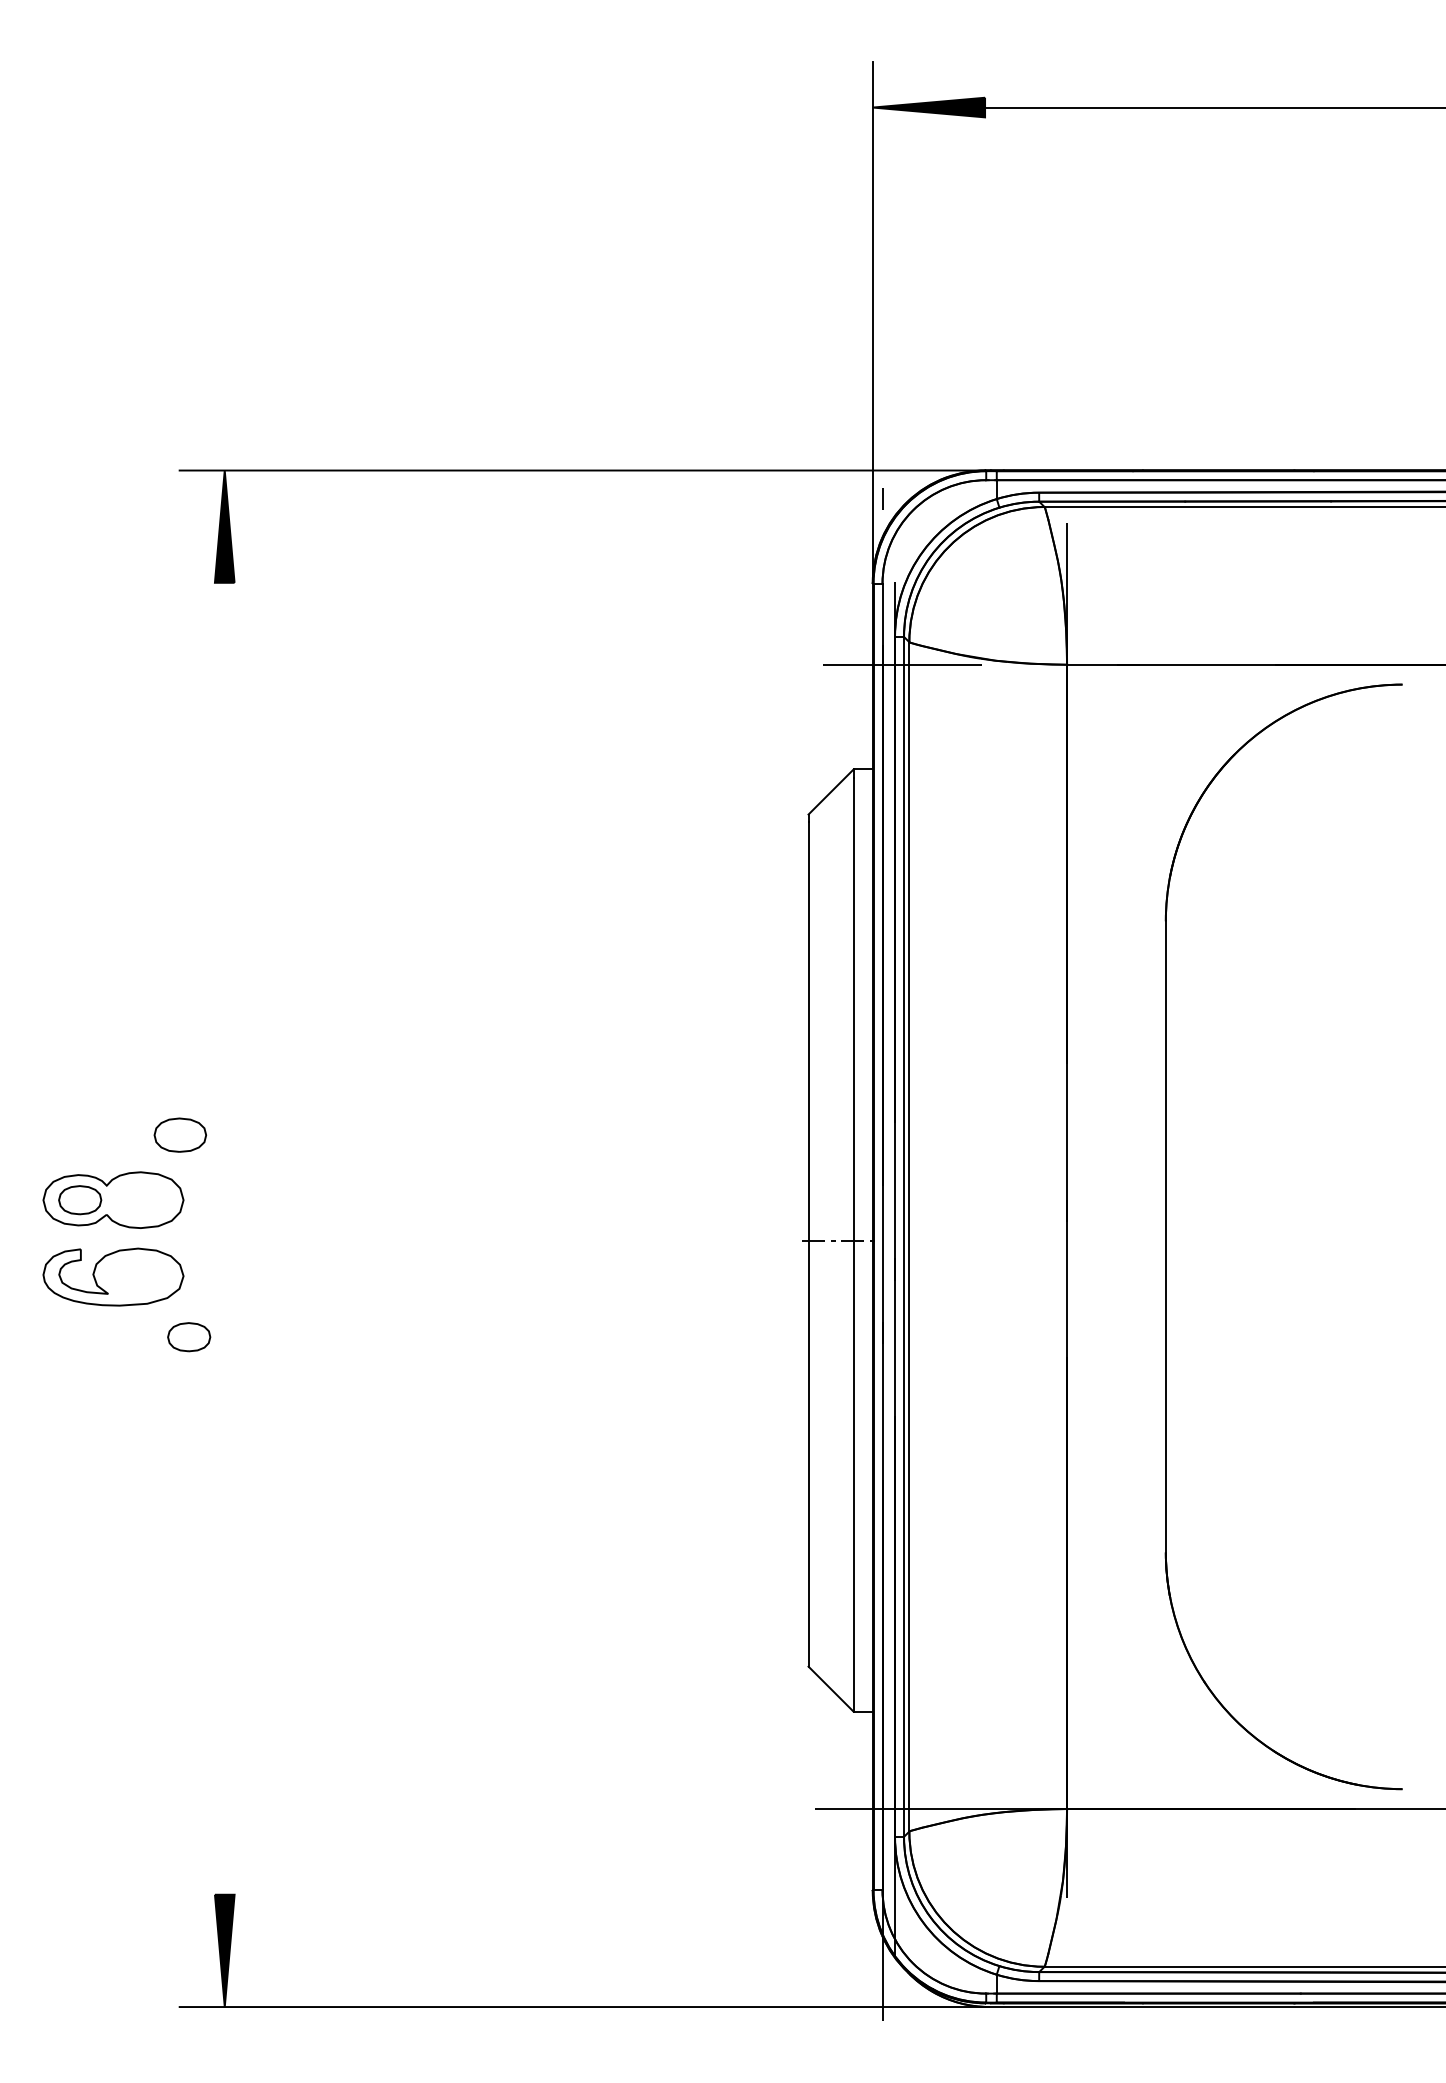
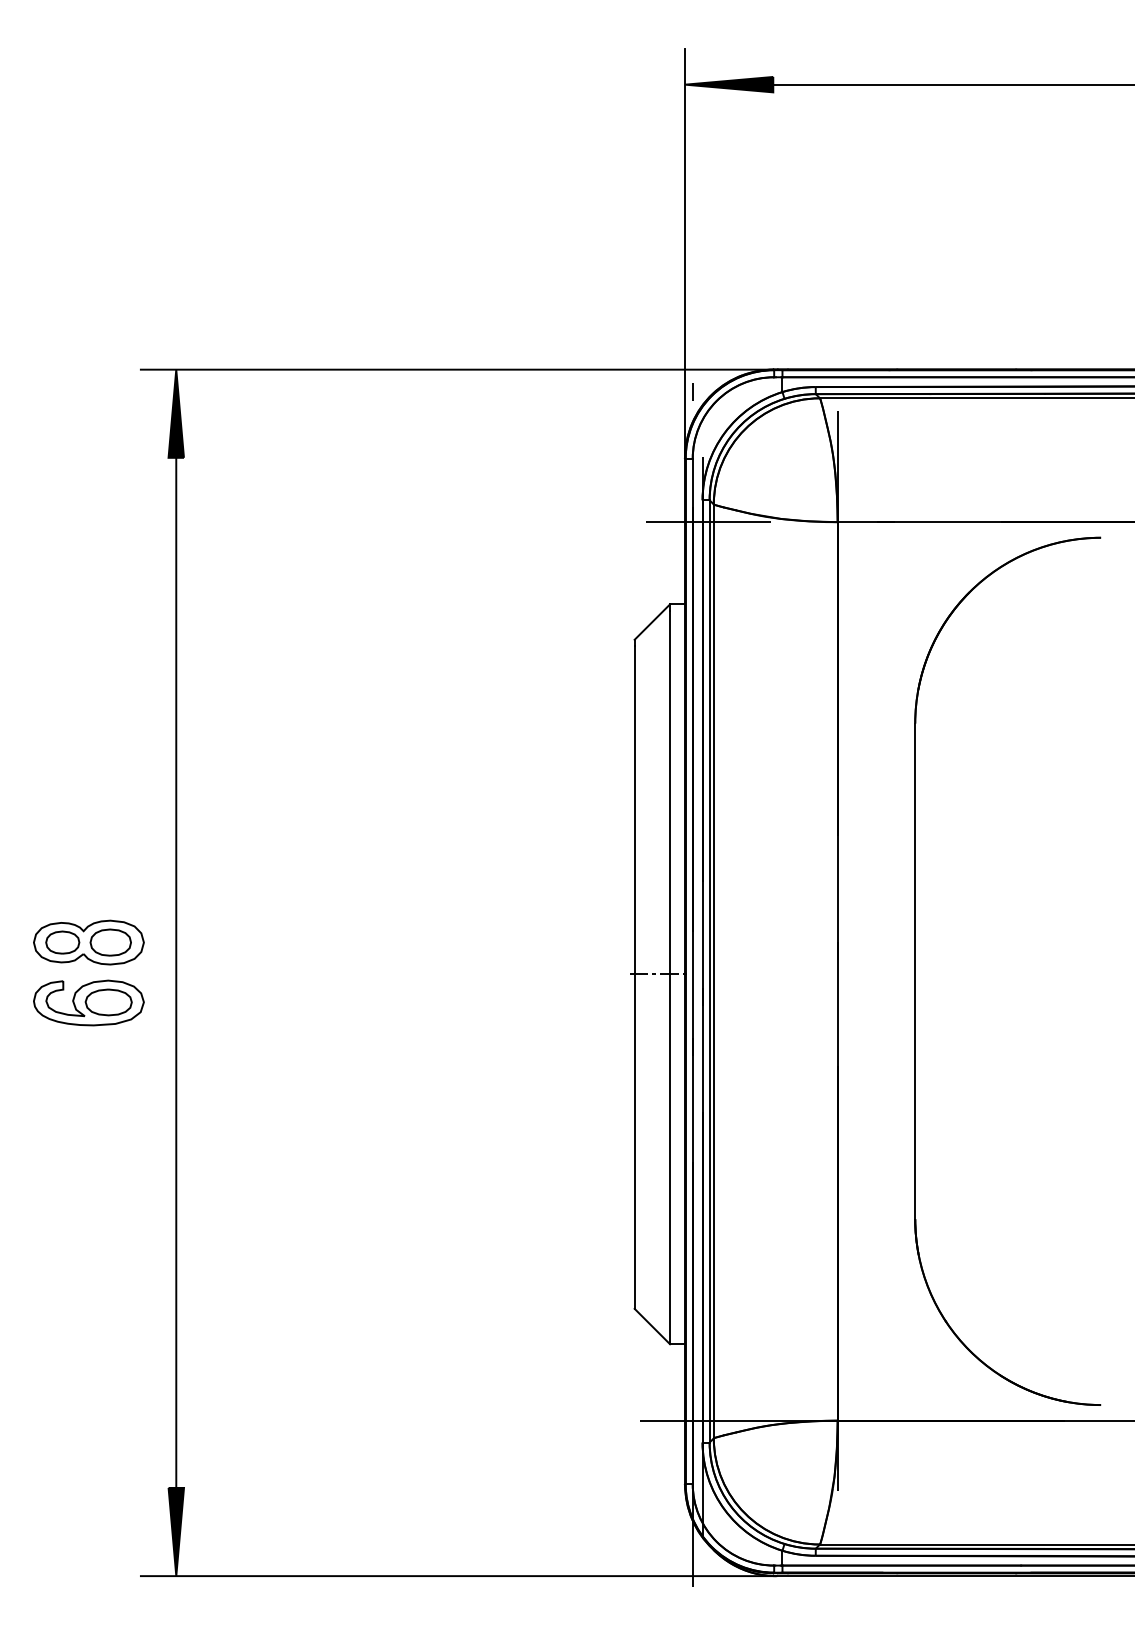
part: (179, 1134) -> (110, 942), moved
line: (224, 1238) -> (176, 972), added
part: (138, 1276) -> (108, 1002), added
part: (189, 1337) -> (148, 1050), removed

